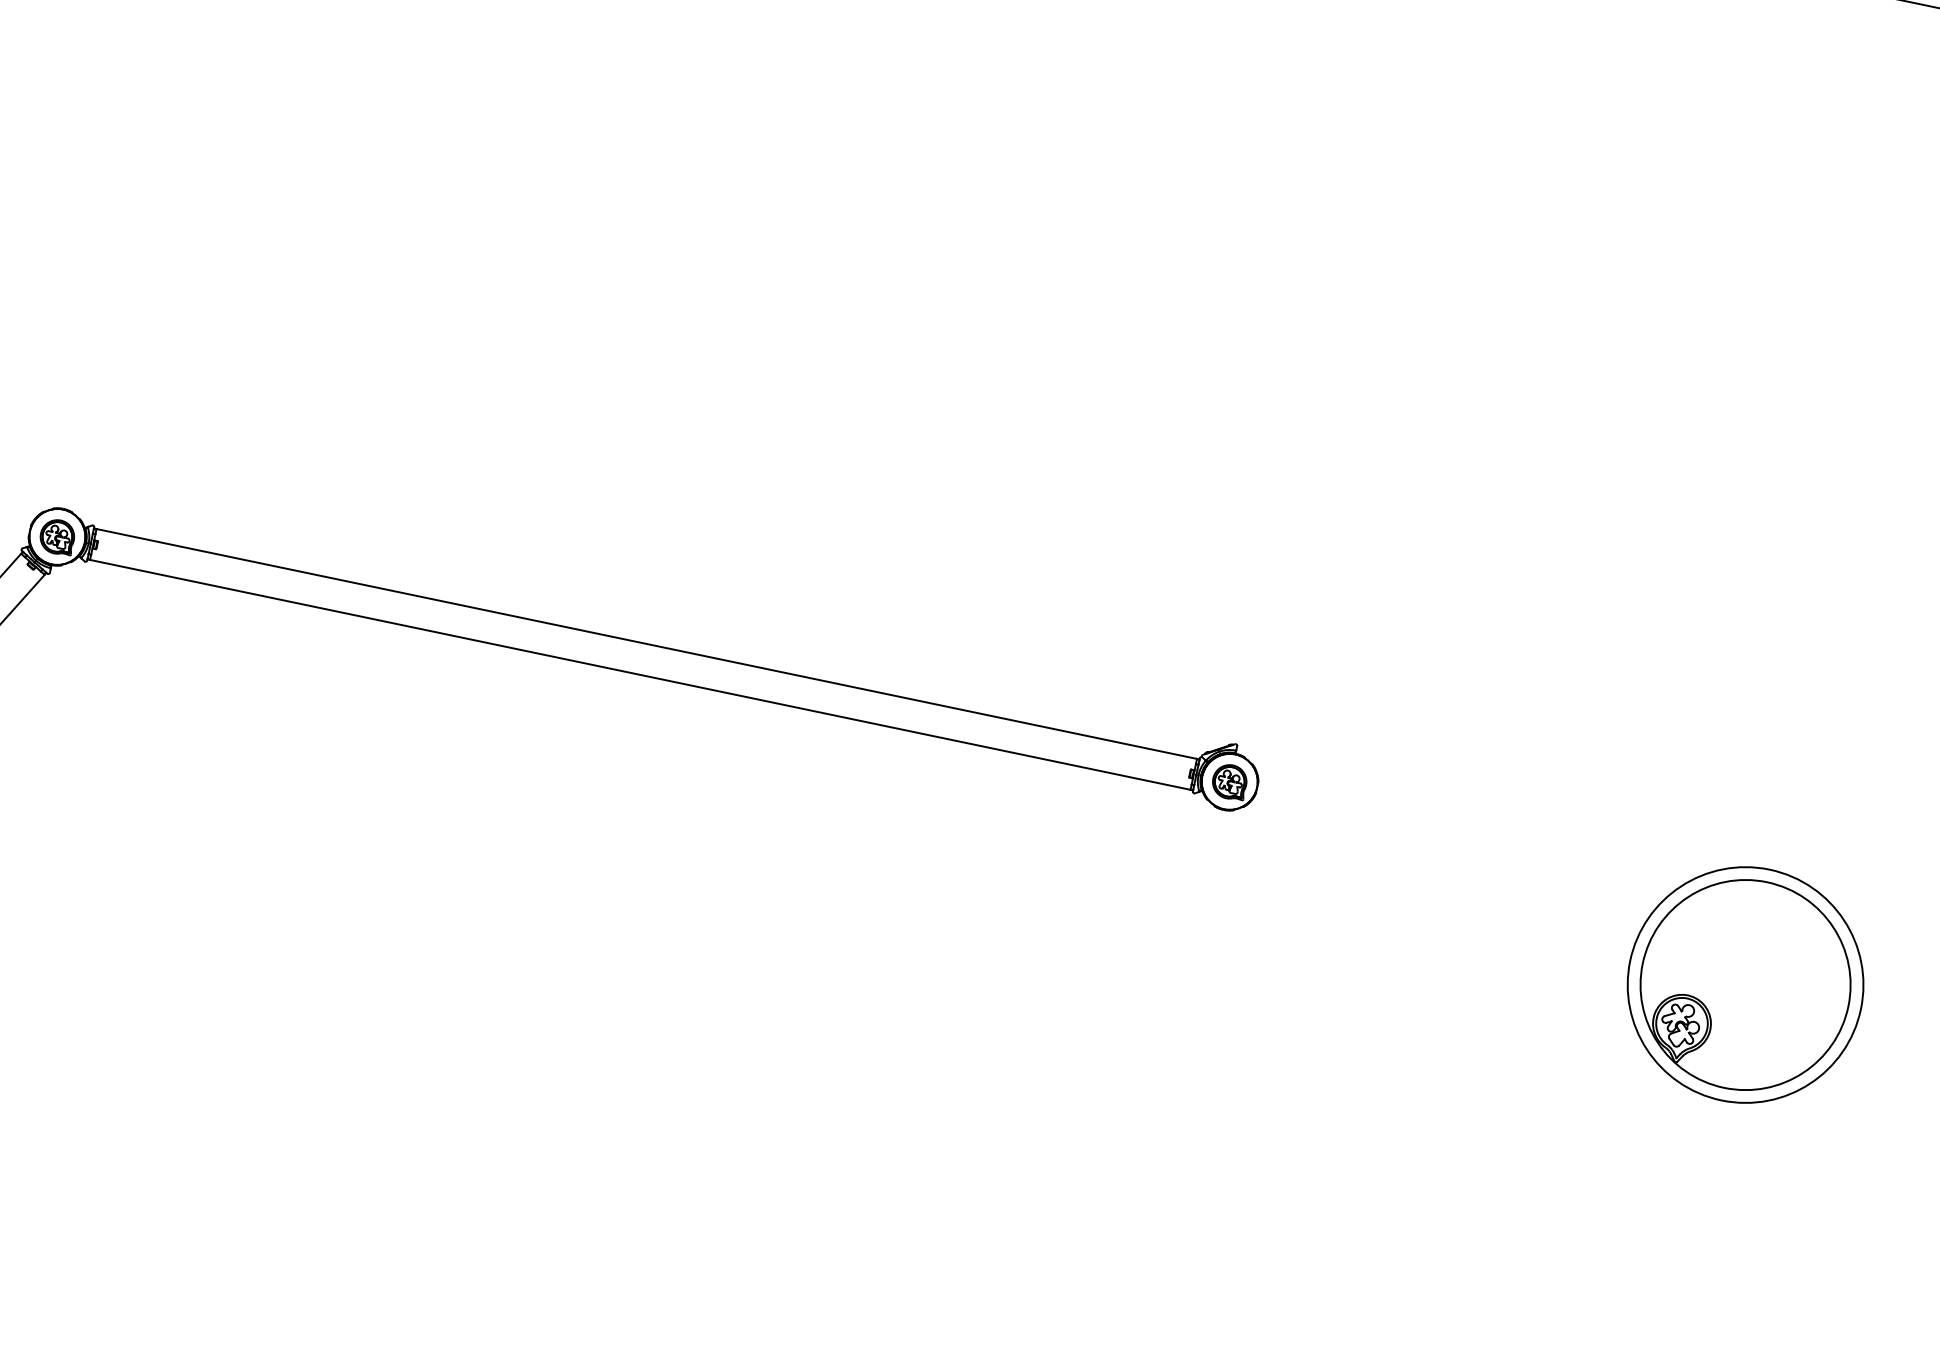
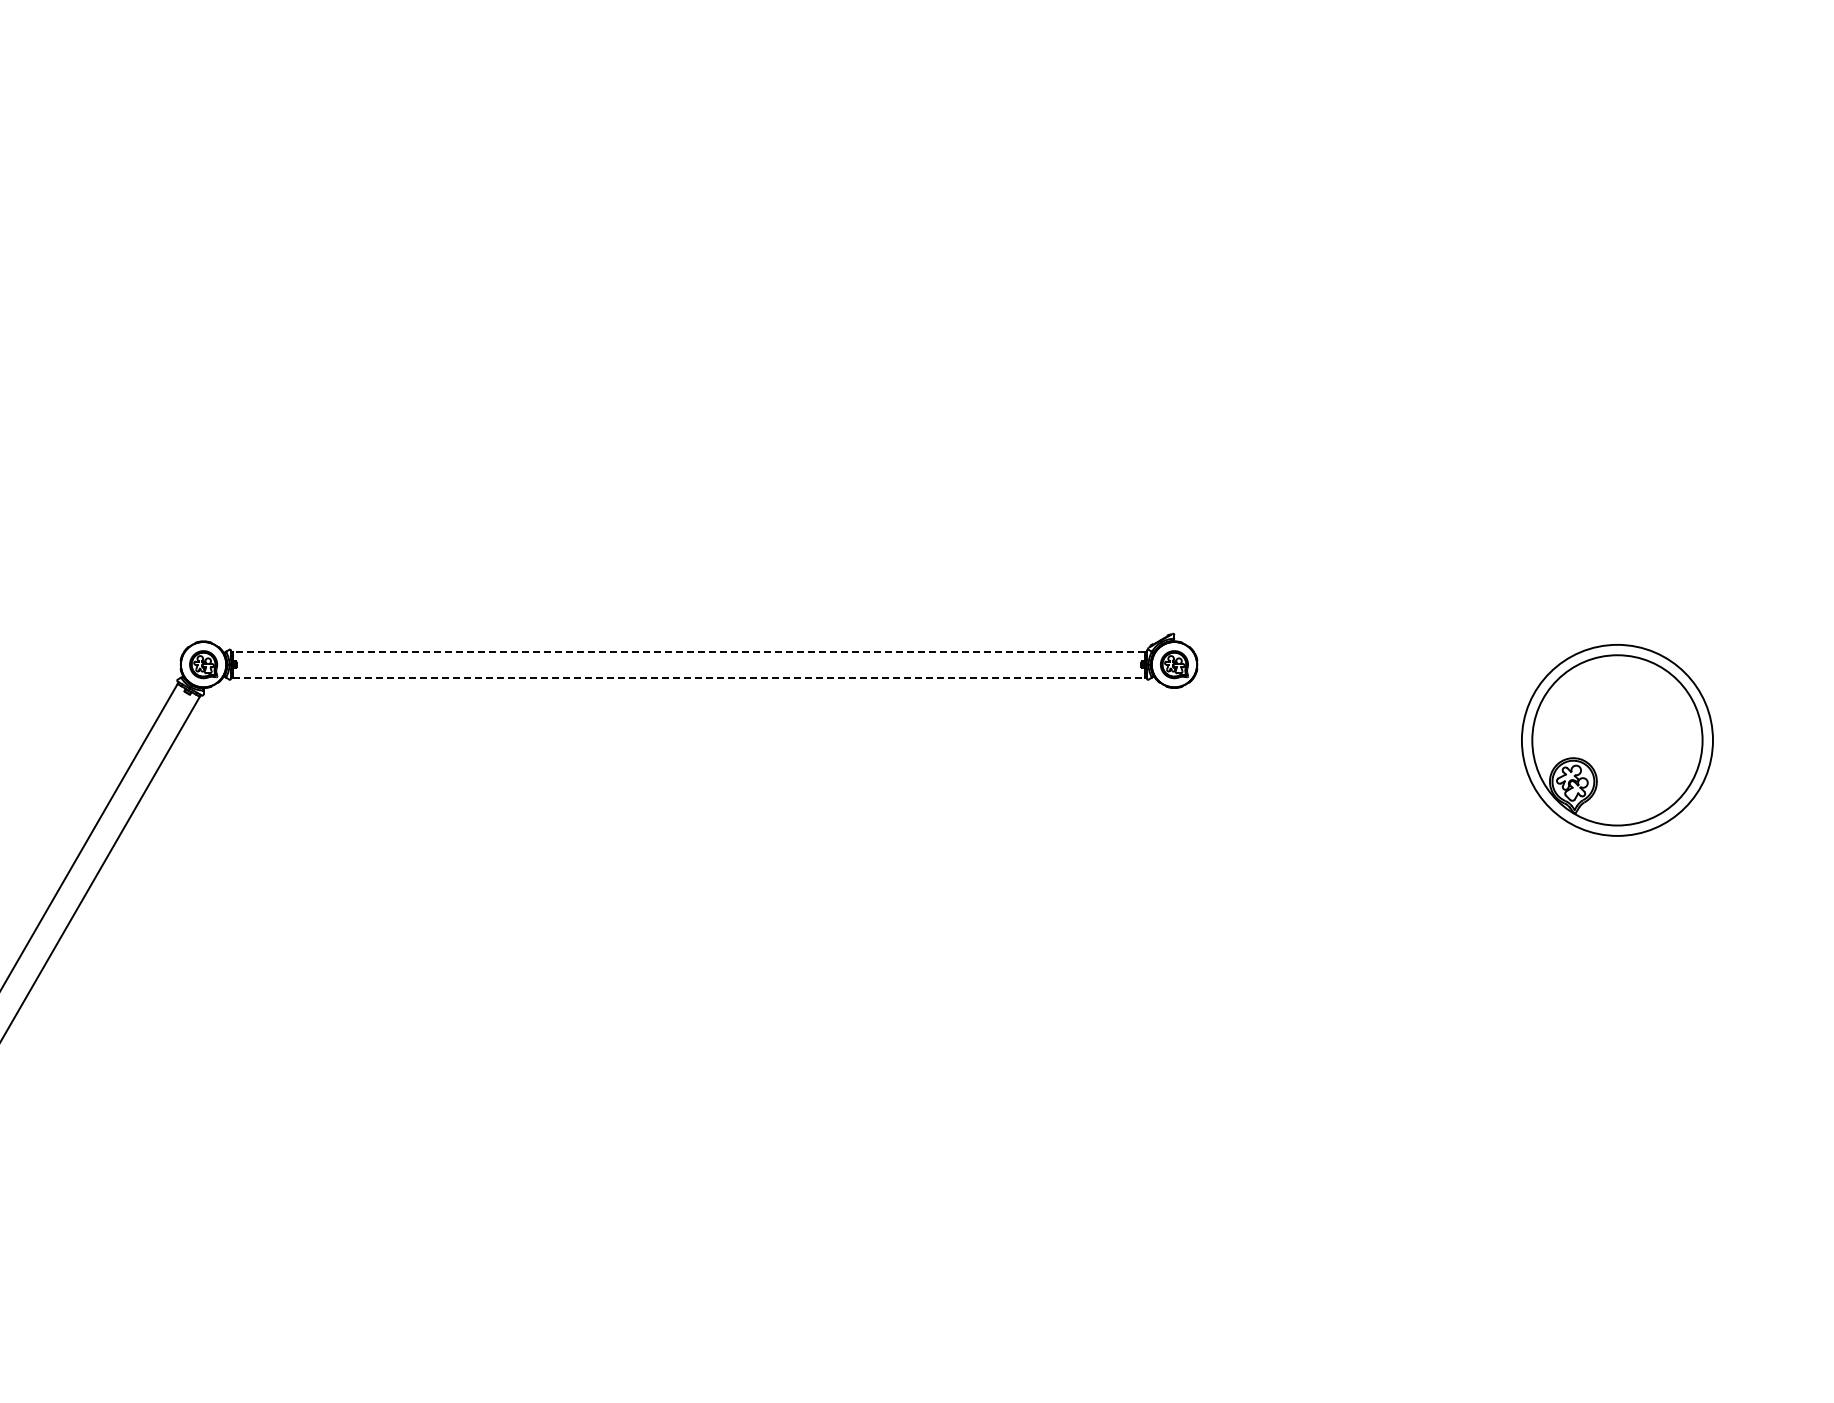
line: (647, 643) -> (689, 651), solid -> dashed
line: (640, 675) -> (689, 677), solid -> dashed

